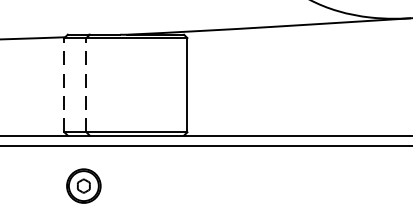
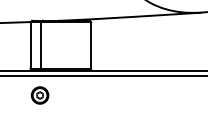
line: (64, 84) -> (30, 45), dashed -> solid
line: (86, 84) -> (41, 45), dashed -> solid

